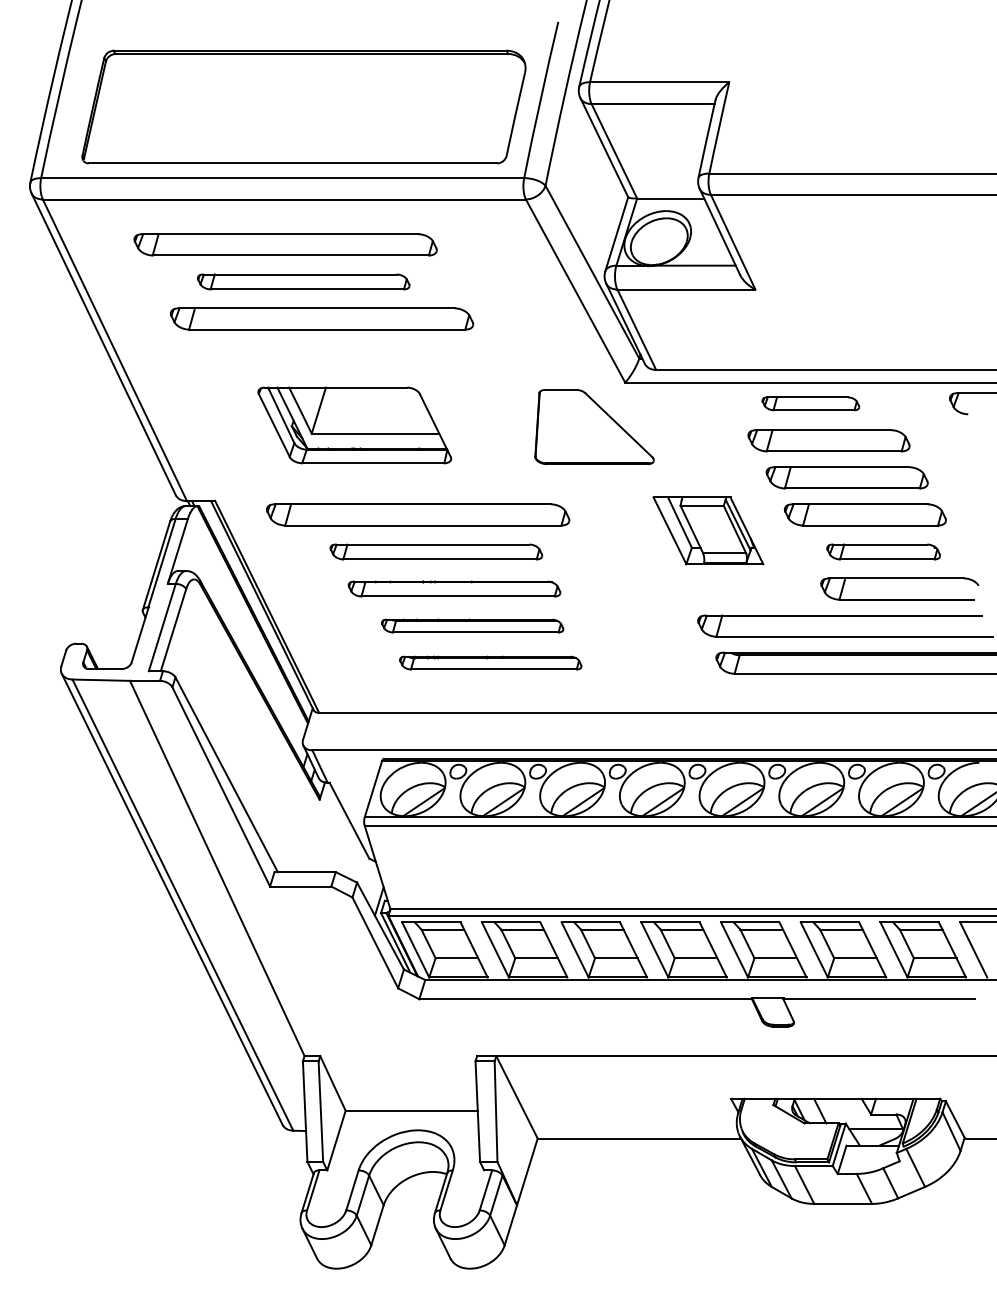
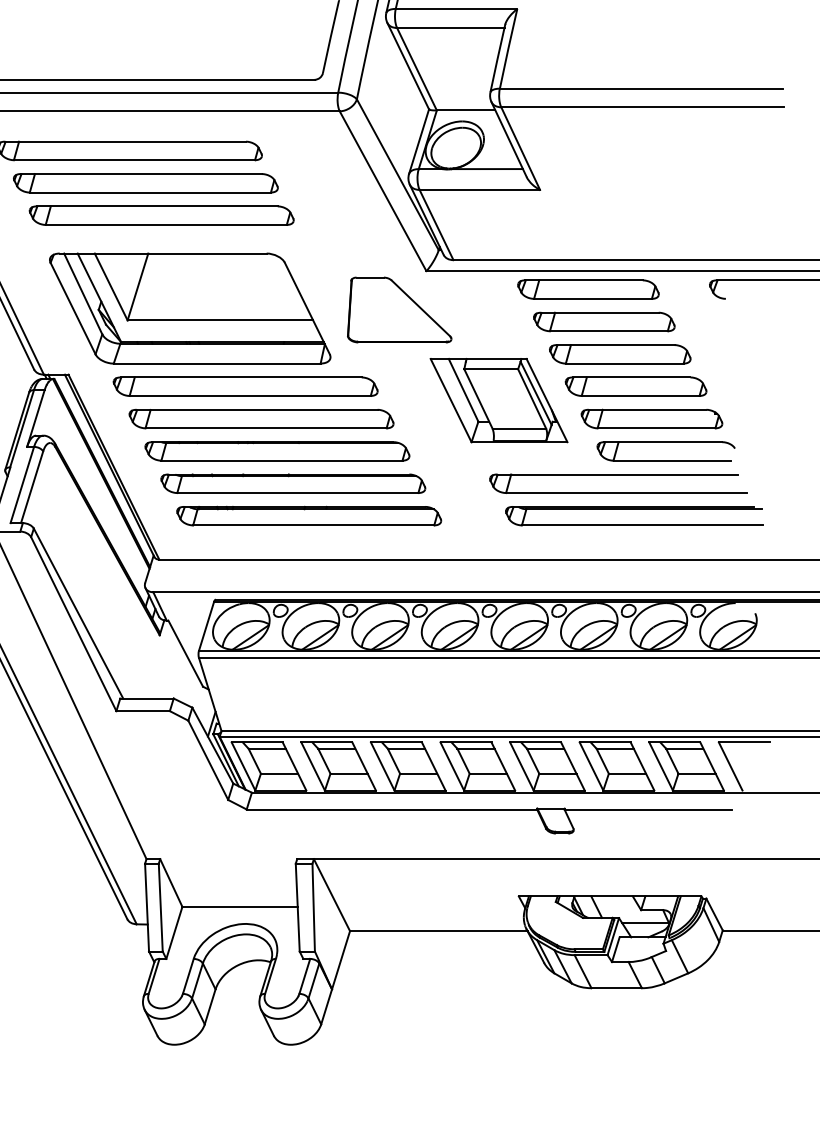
part: (303, 281) -> (145, 182), size x1.43
part: (810, 403) -> (588, 289), size x1.67
part: (354, 425) -> (190, 308), size x1.67
part: (708, 530) -> (499, 400), size x1.43
part: (436, 551) -> (261, 418), size x1.43
part: (883, 551) -> (651, 418), size x1.43
part: (454, 588) -> (277, 450), size x1.43
part: (472, 625) -> (293, 483), size x1.67
part: (490, 662) -> (308, 515), size x1.67

